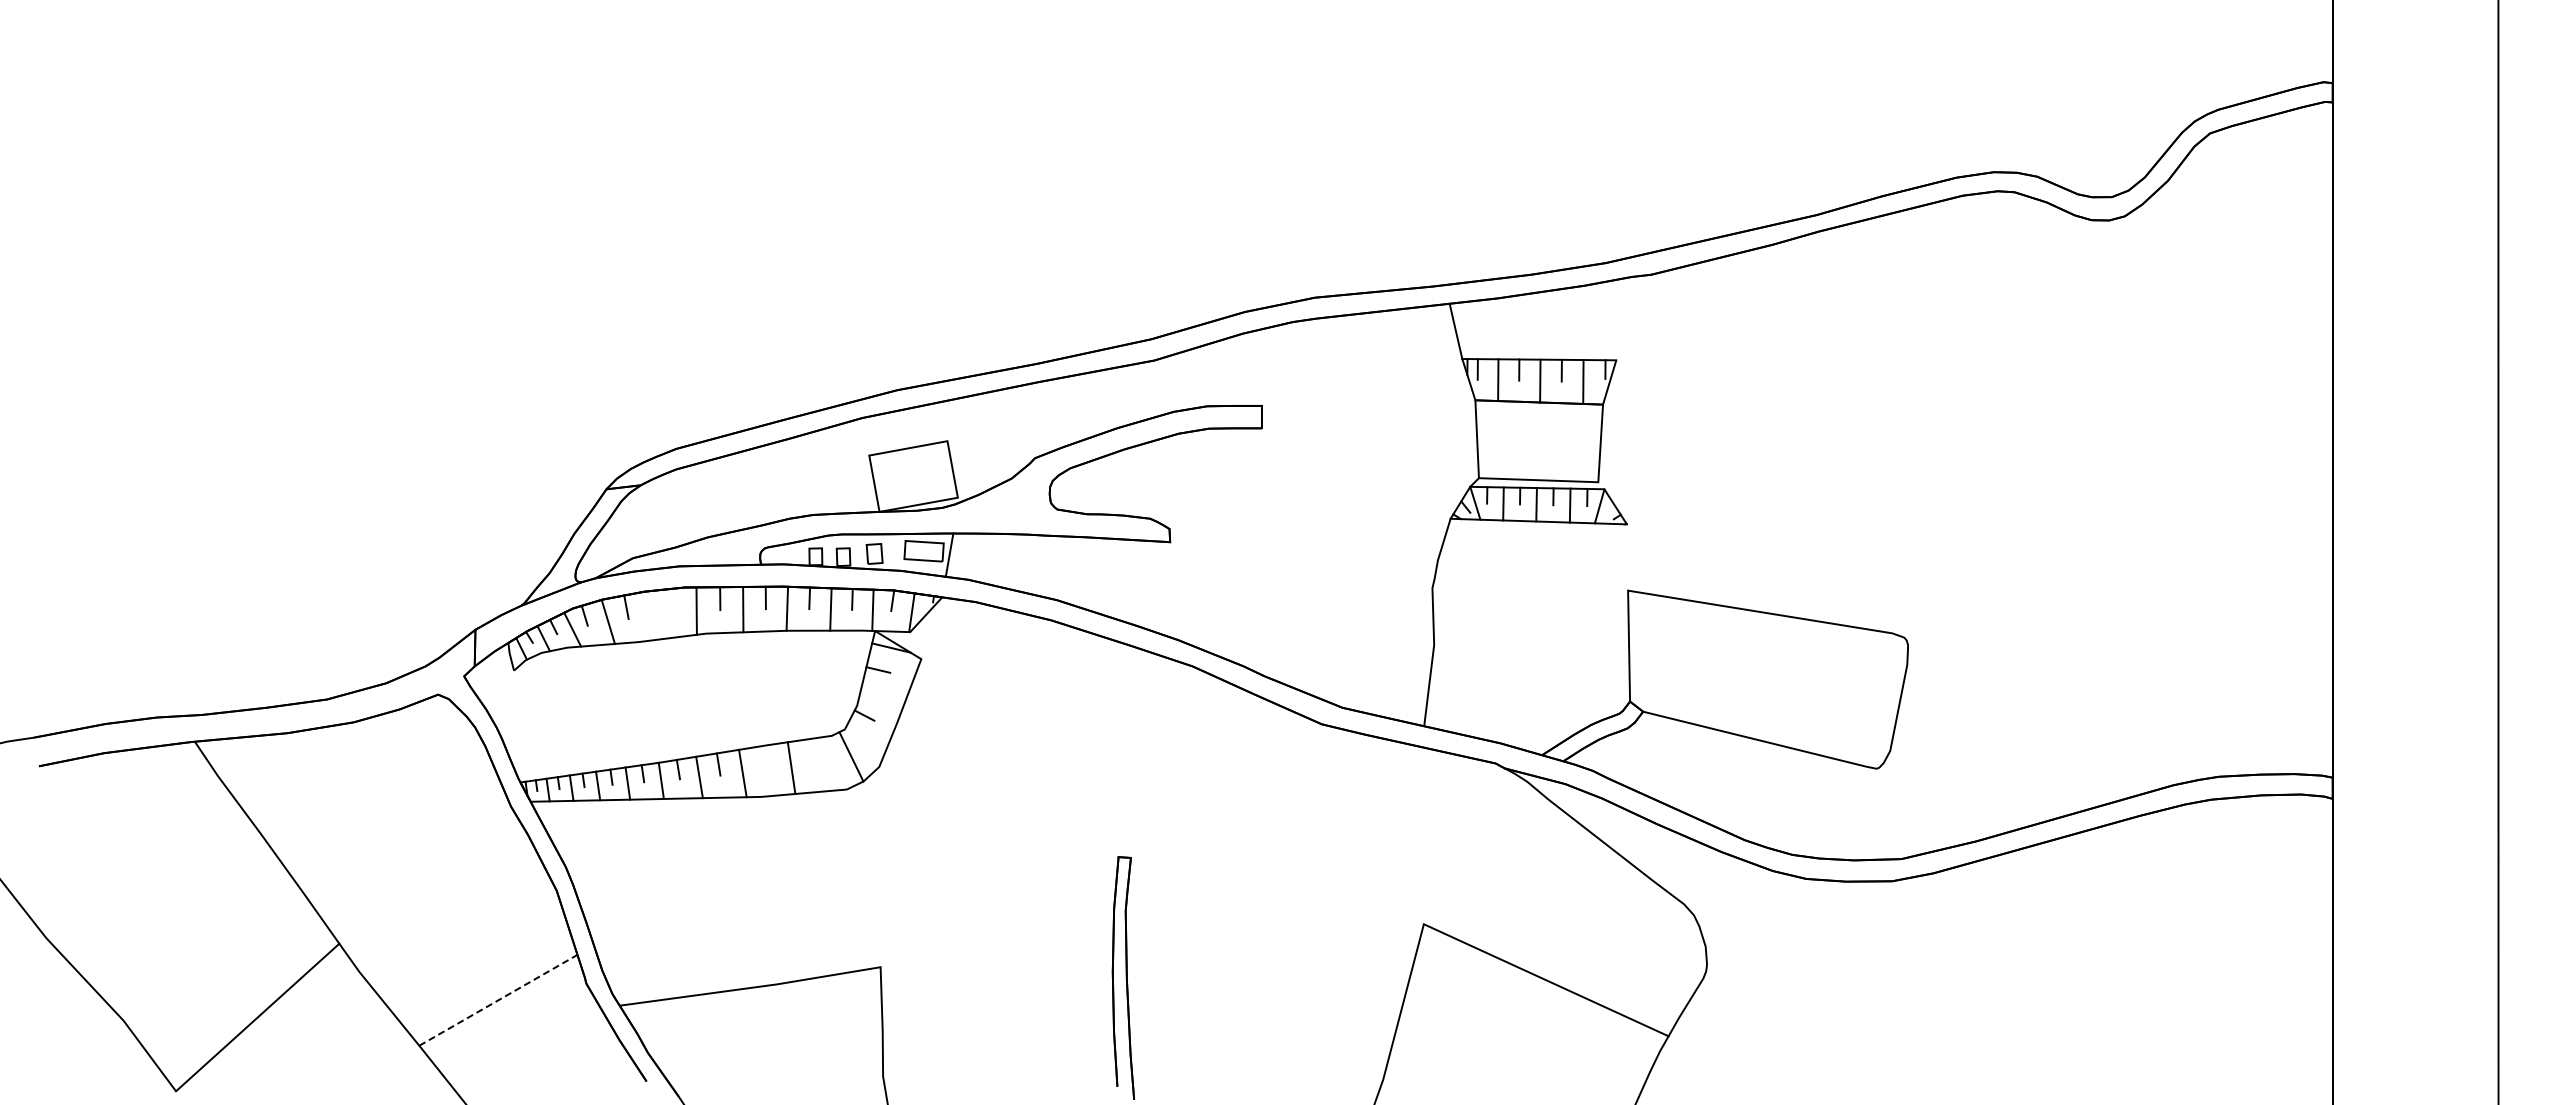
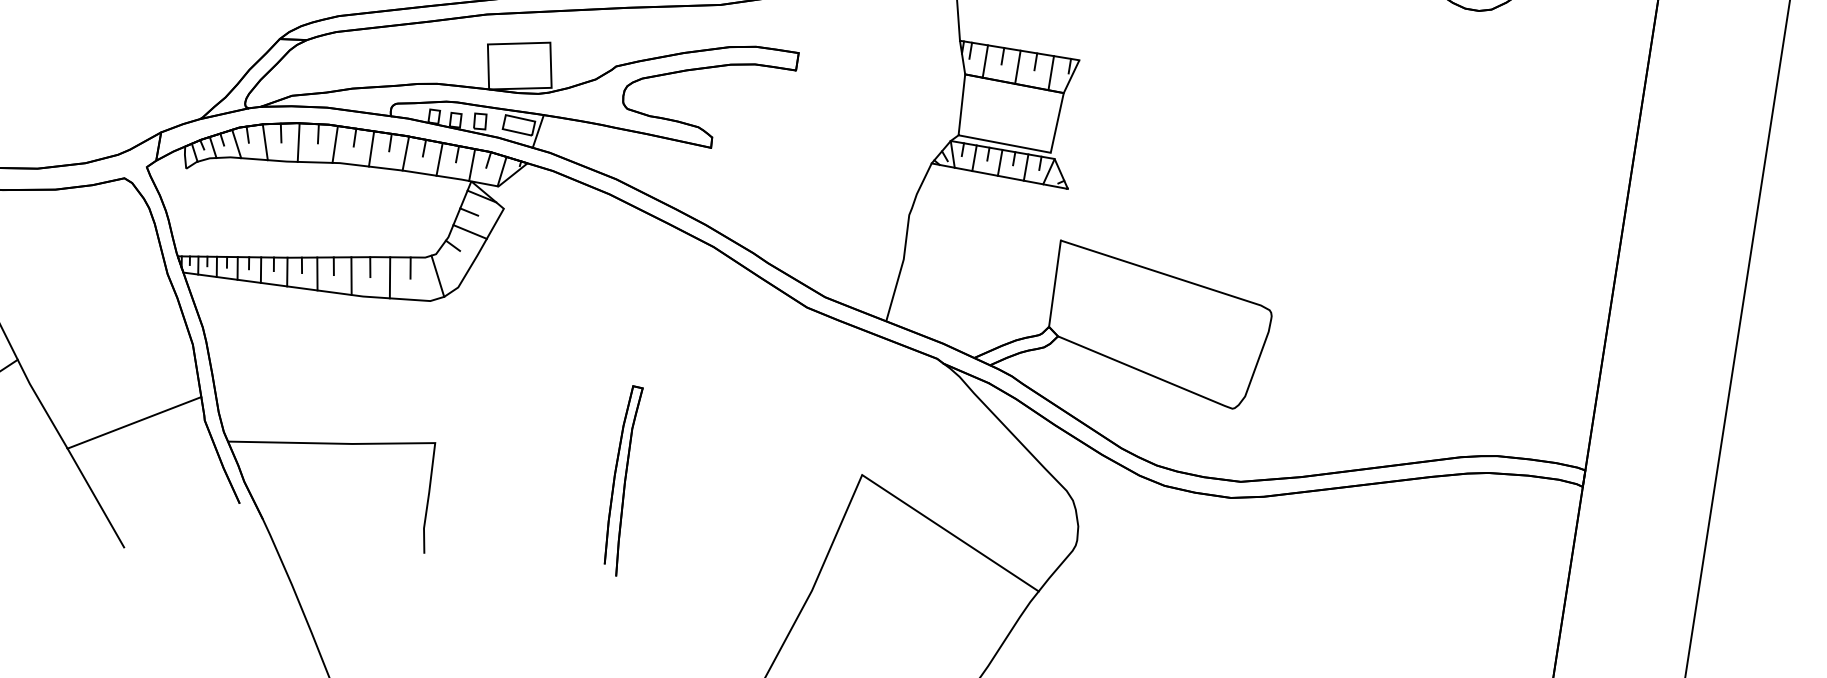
line: (673, 600) -> (318, 133), added
line: (649, 615) -> (298, 142), added
line: (883, 694) -> (470, 231), added
line: (815, 751) -> (410, 267), added
line: (764, 758) -> (370, 267), added
line: (498, 1000) -> (134, 423), dashed -> solid

